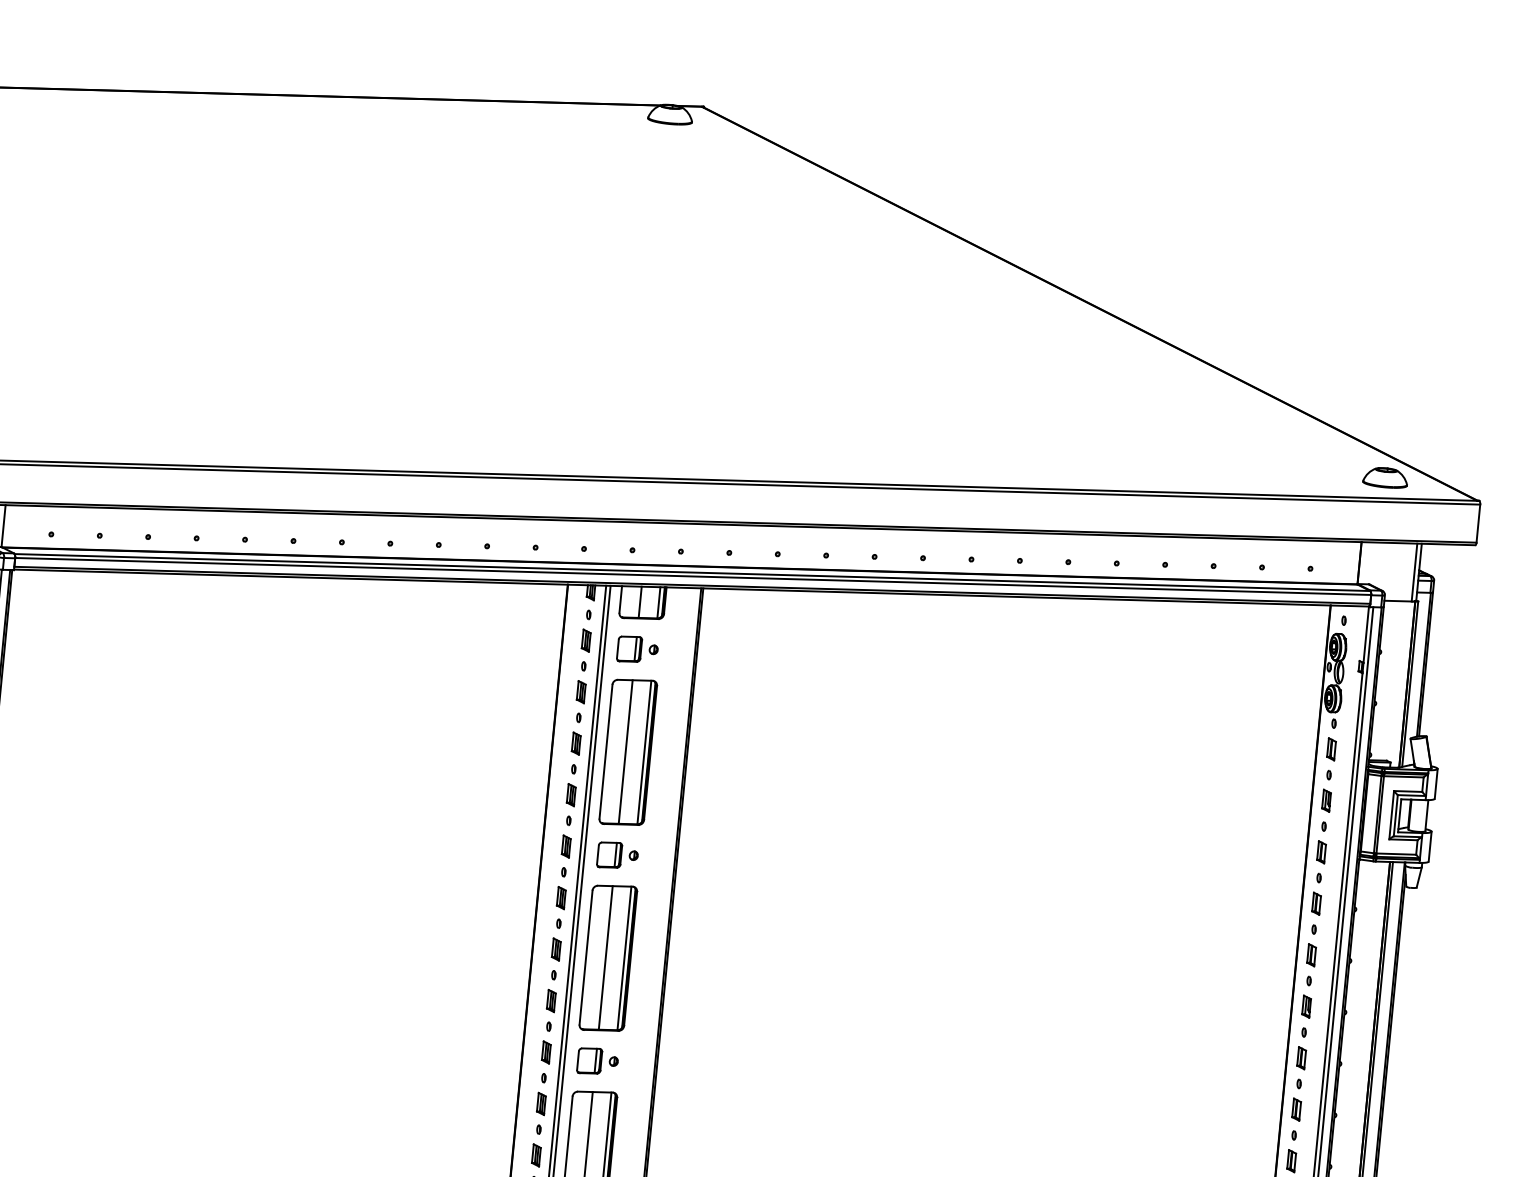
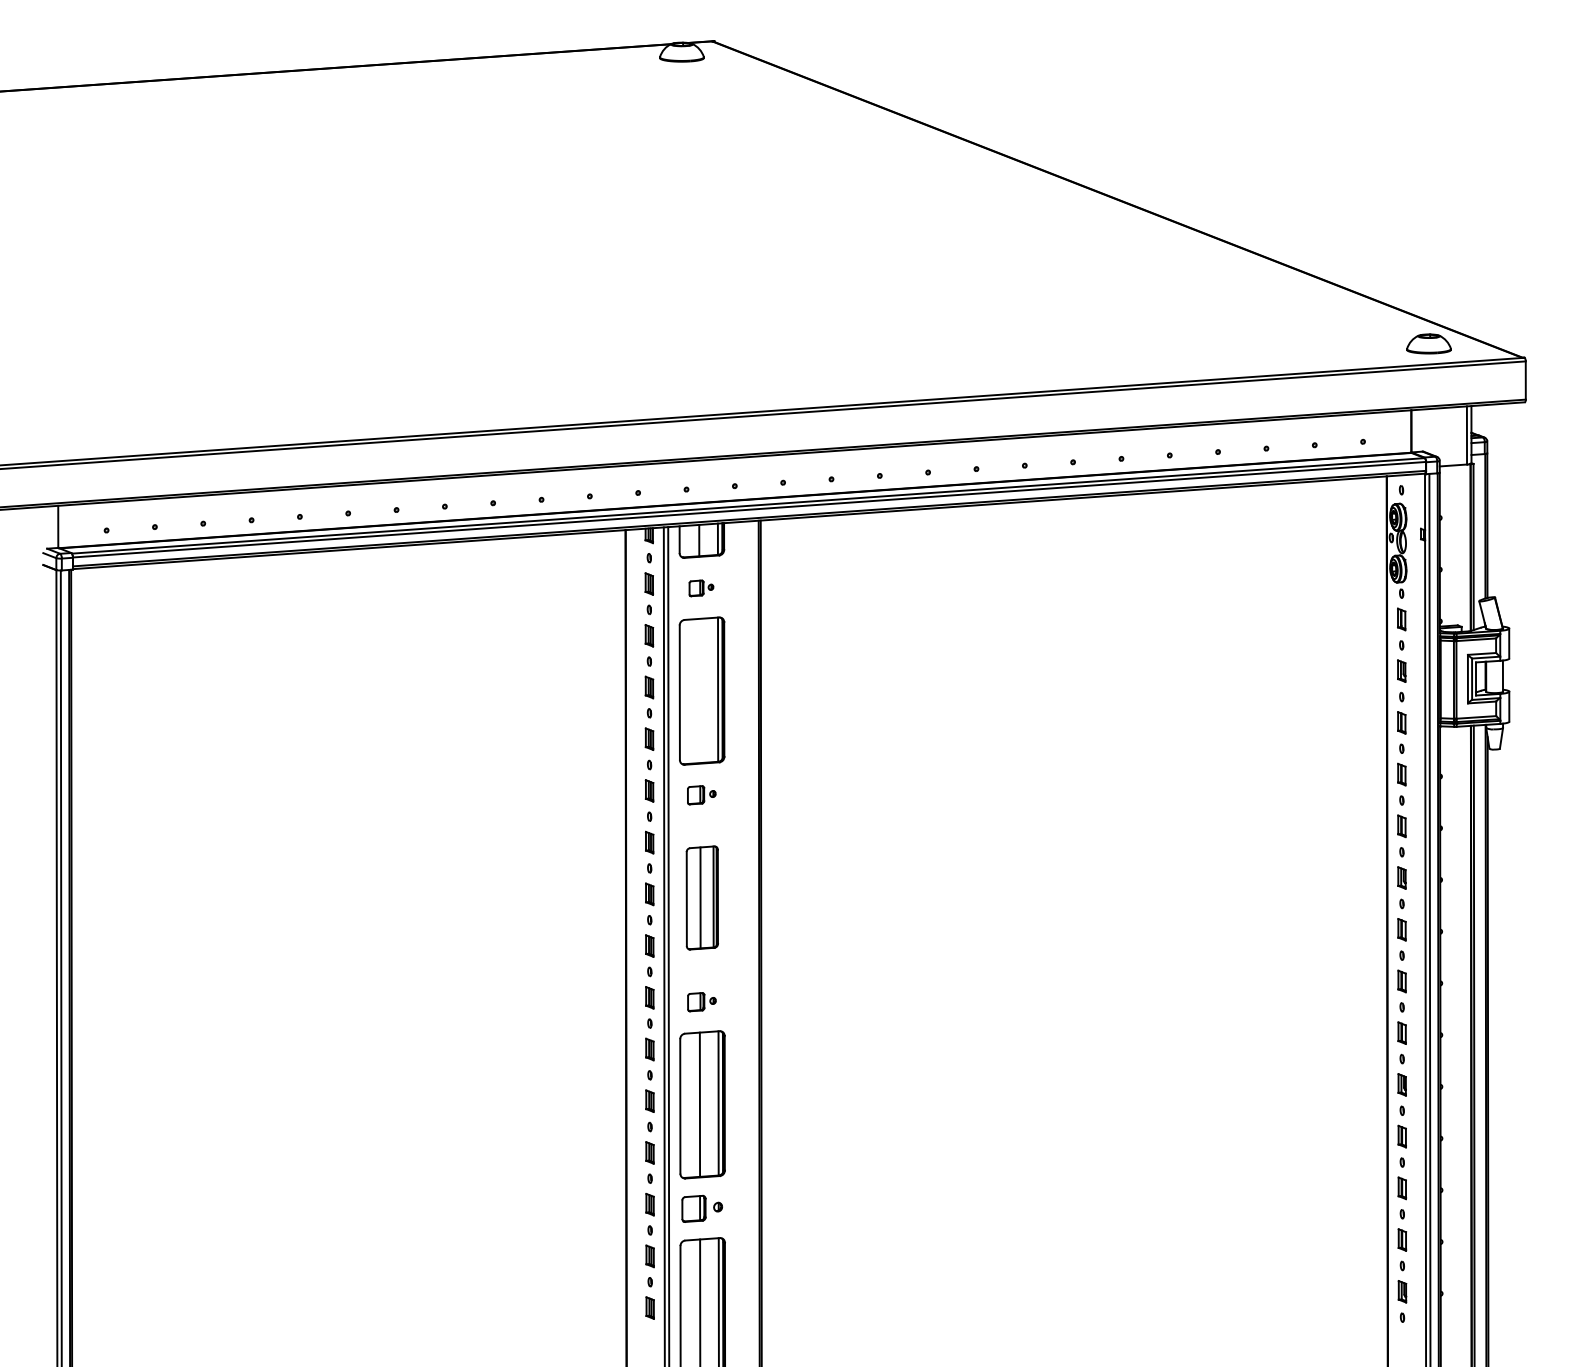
part: (637, 650) -> (701, 588), size x0.6
line: (625, 751) -> (699, 690), removed
part: (617, 856) -> (701, 795), size x0.7
part: (608, 957) -> (702, 897), size x0.7
part: (597, 1062) -> (701, 1002), size x0.7

